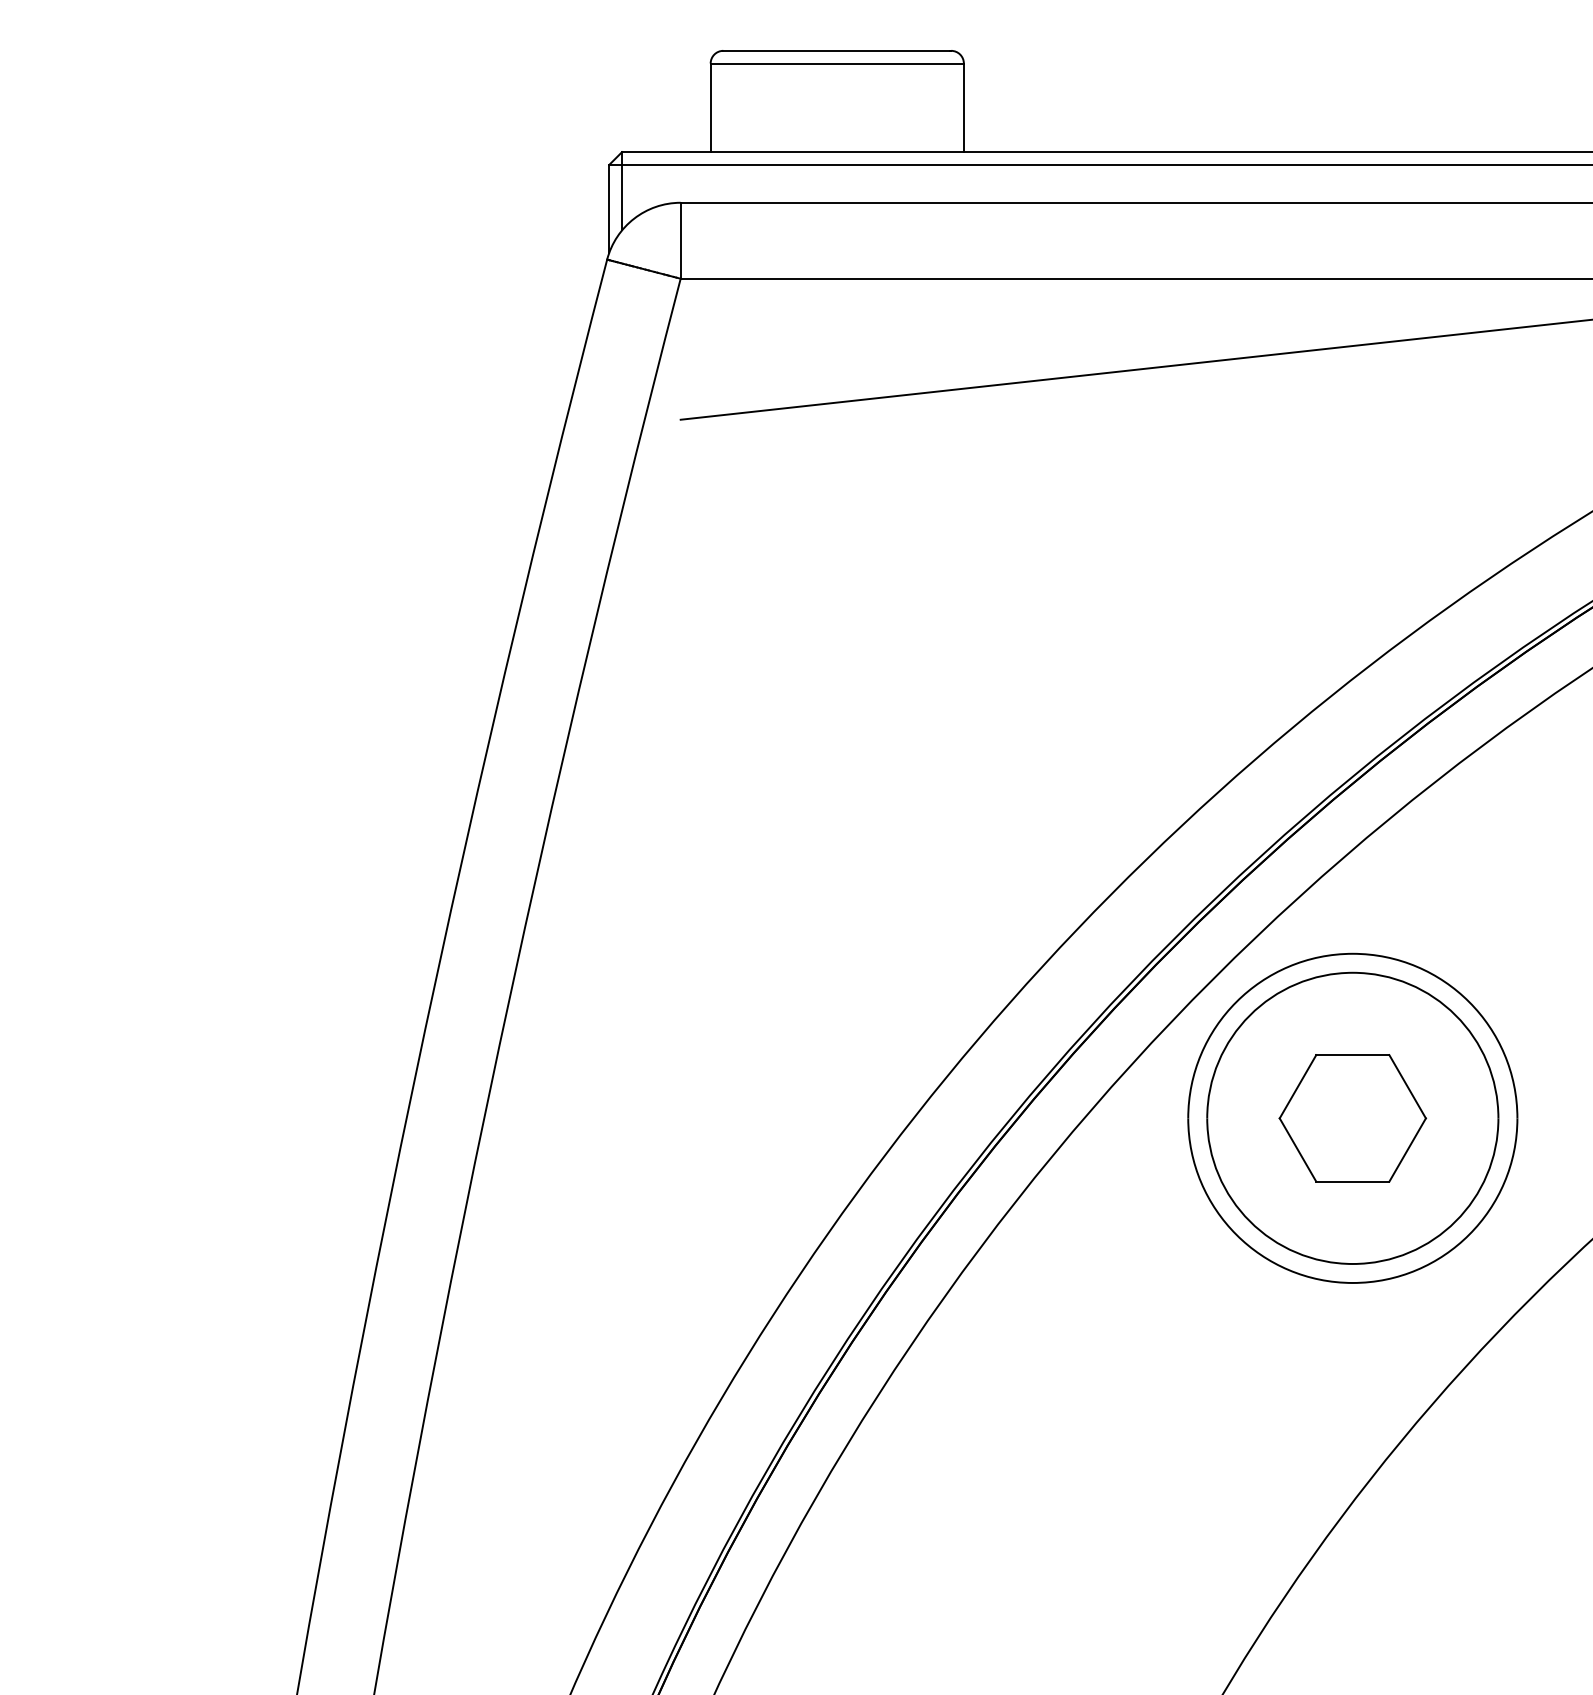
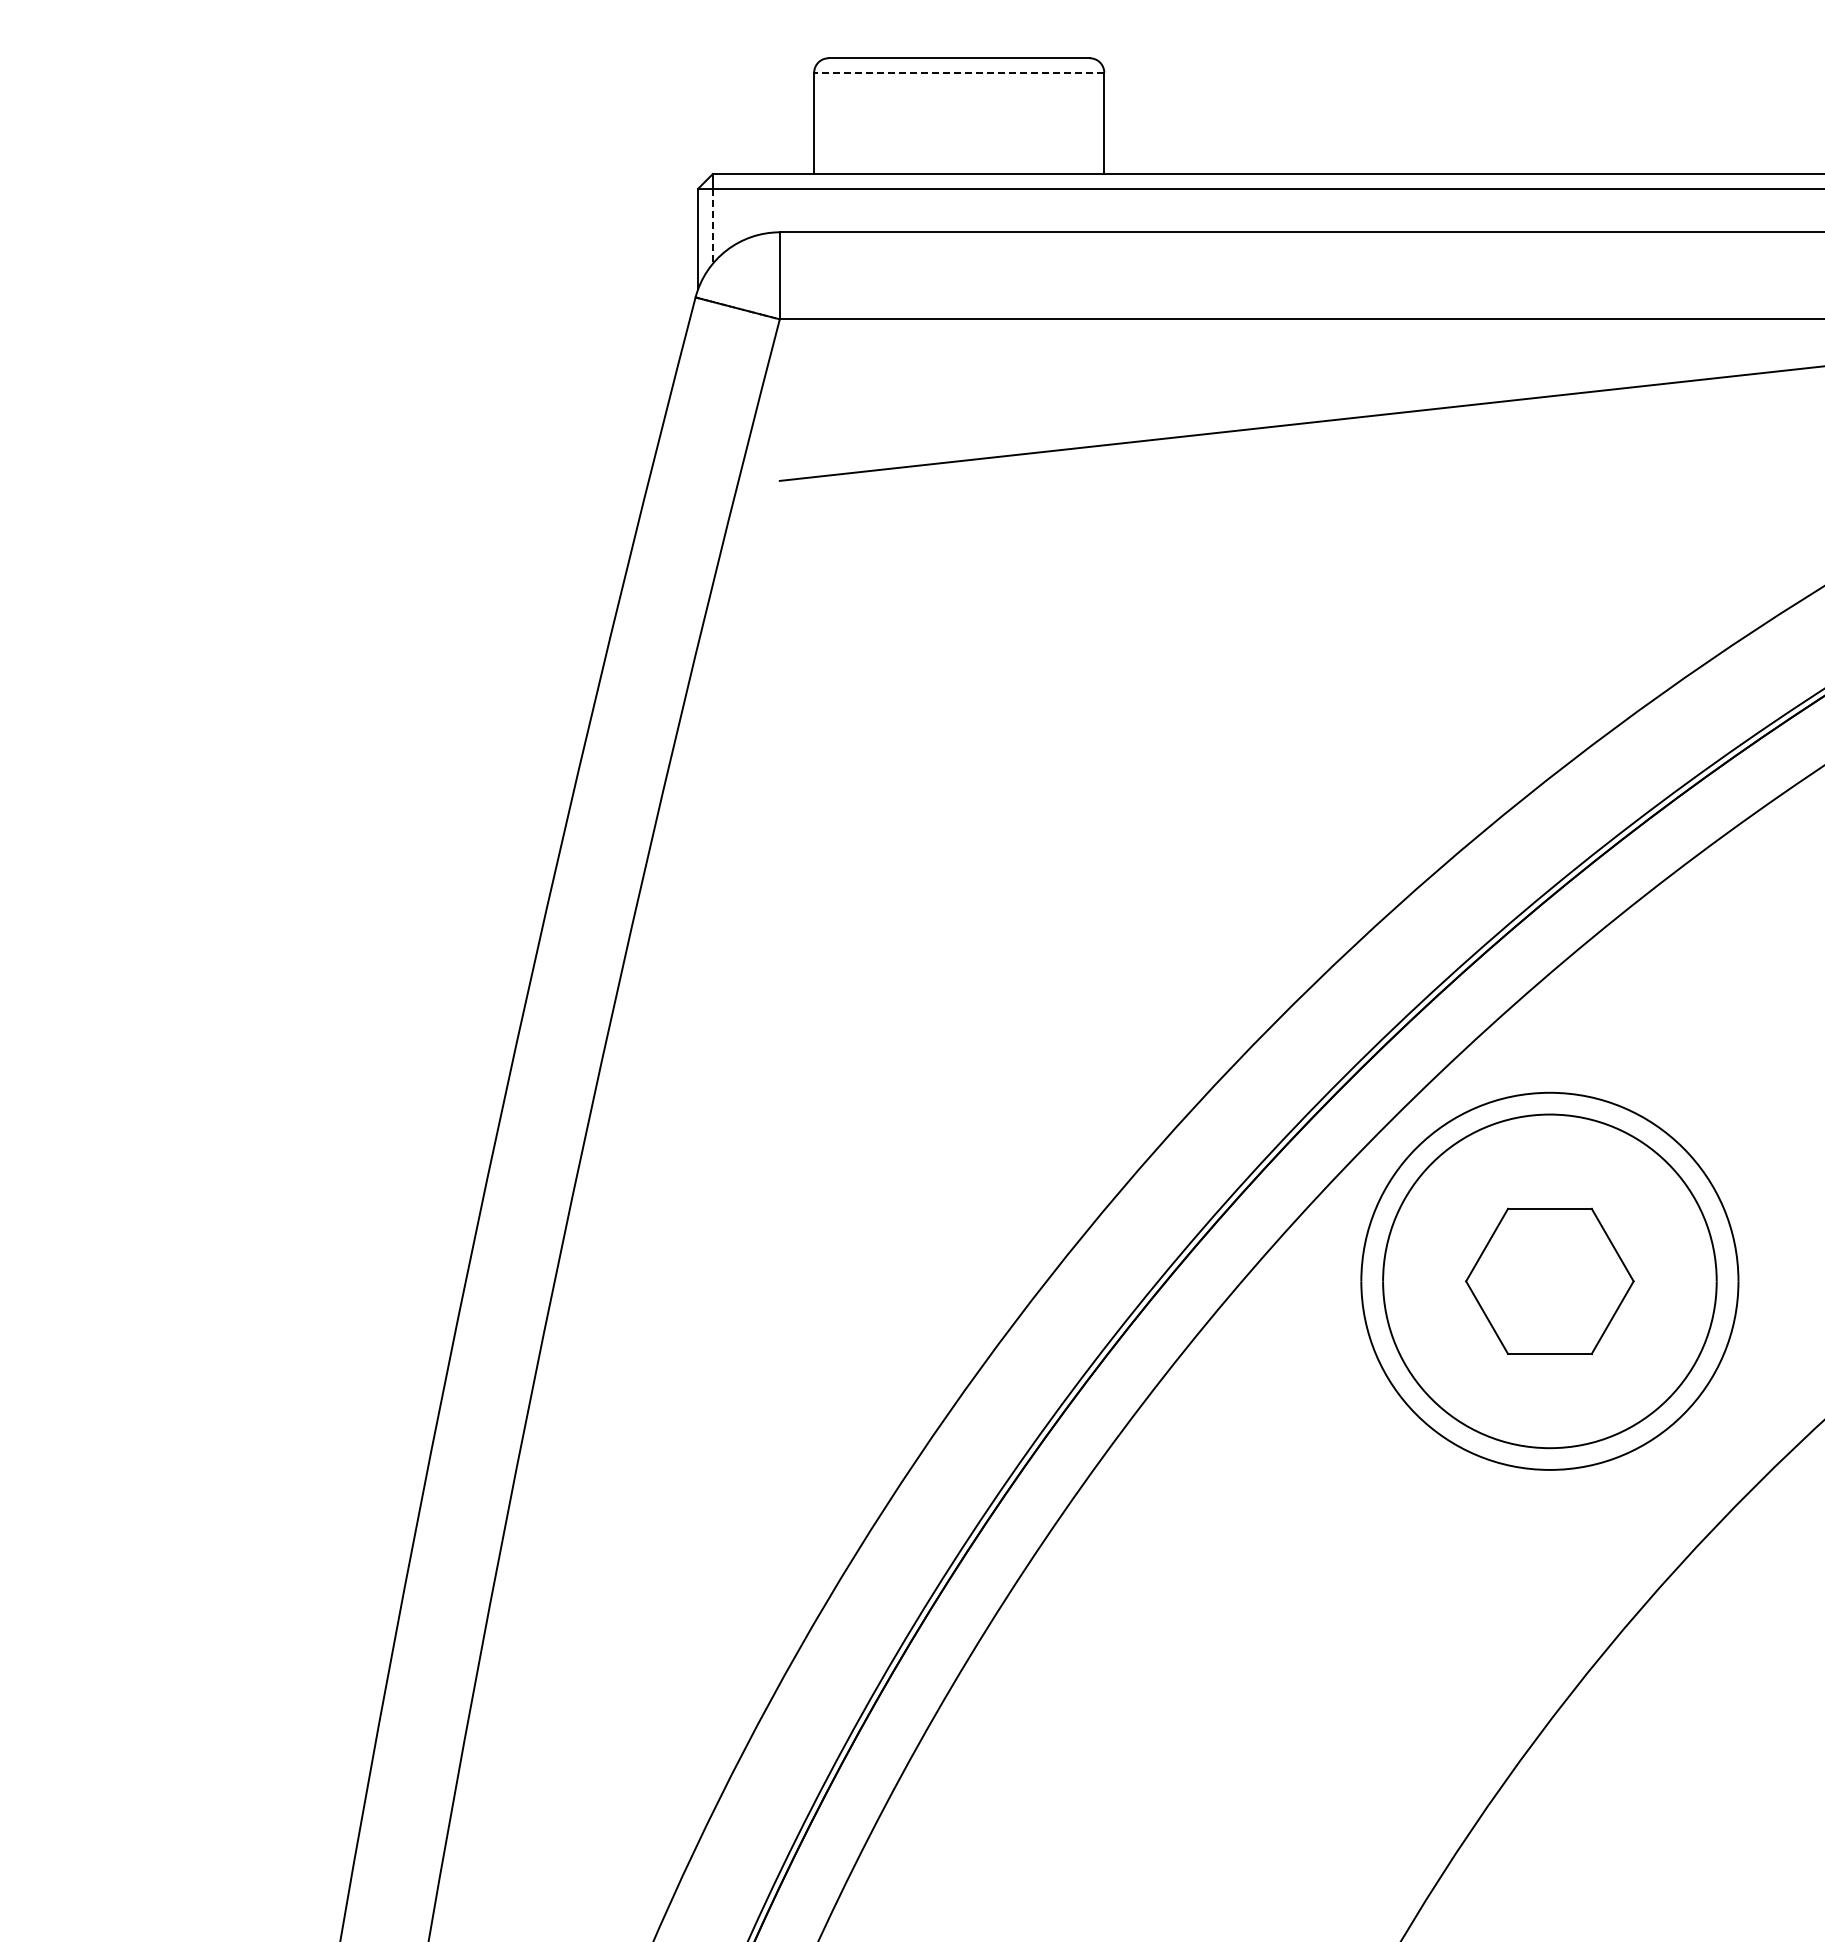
line: (836, 63) -> (958, 72), solid -> dashed
line: (621, 197) -> (712, 226), solid -> dashed

